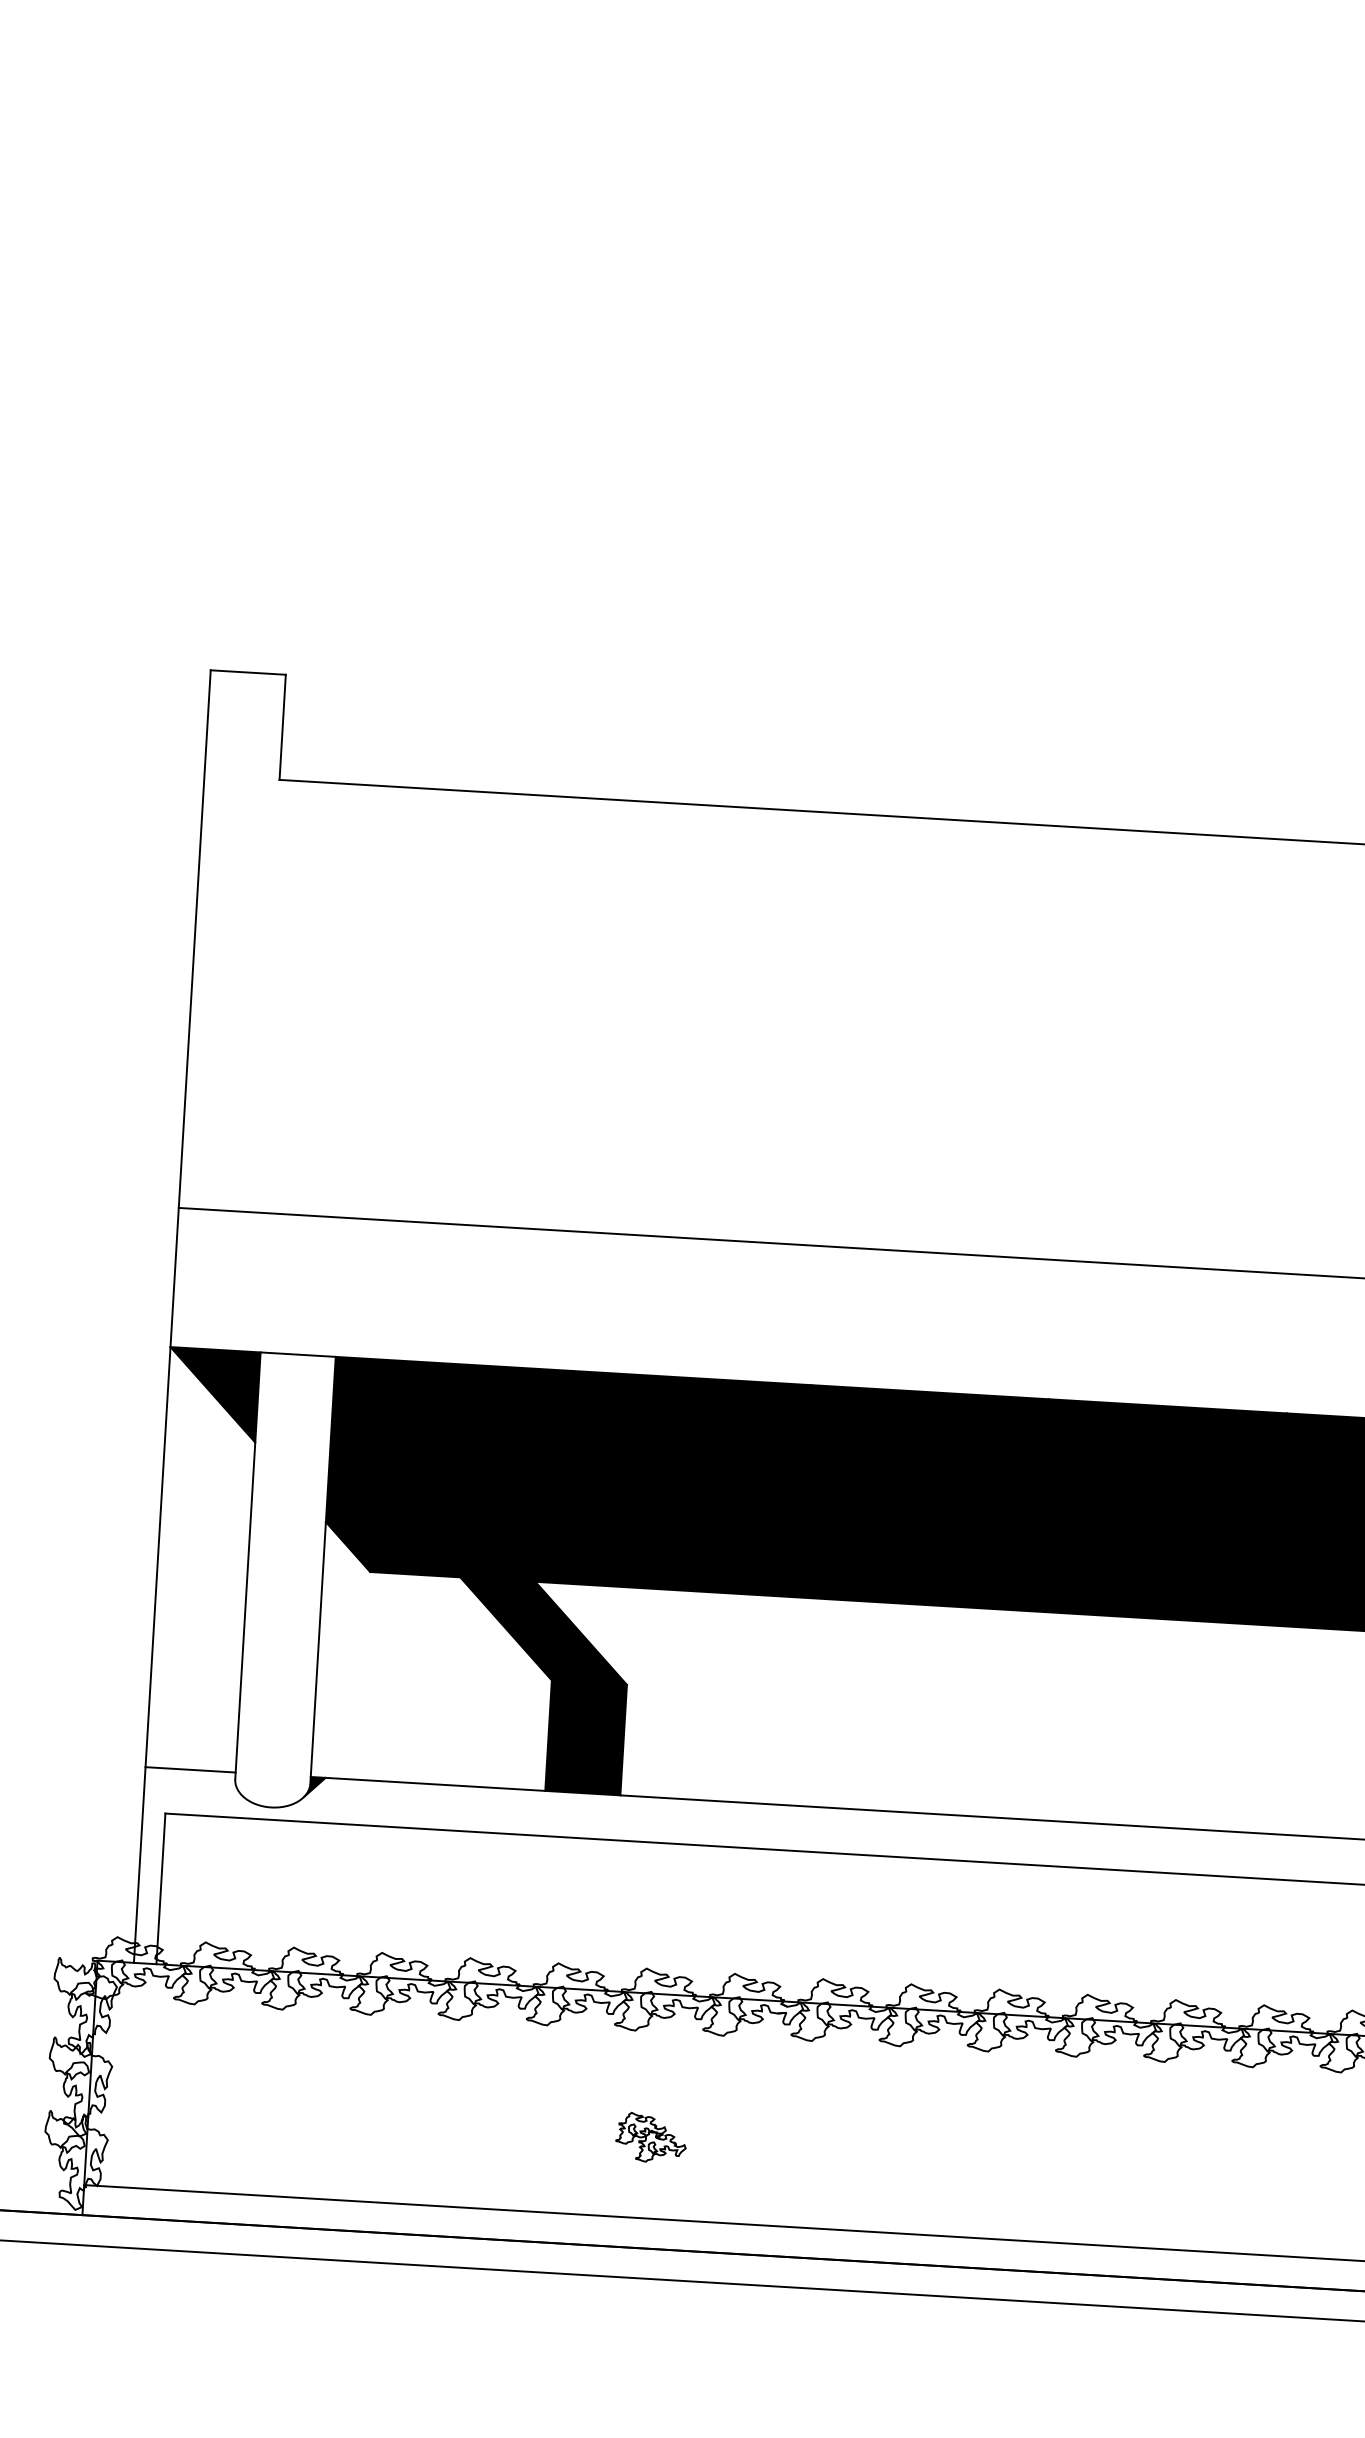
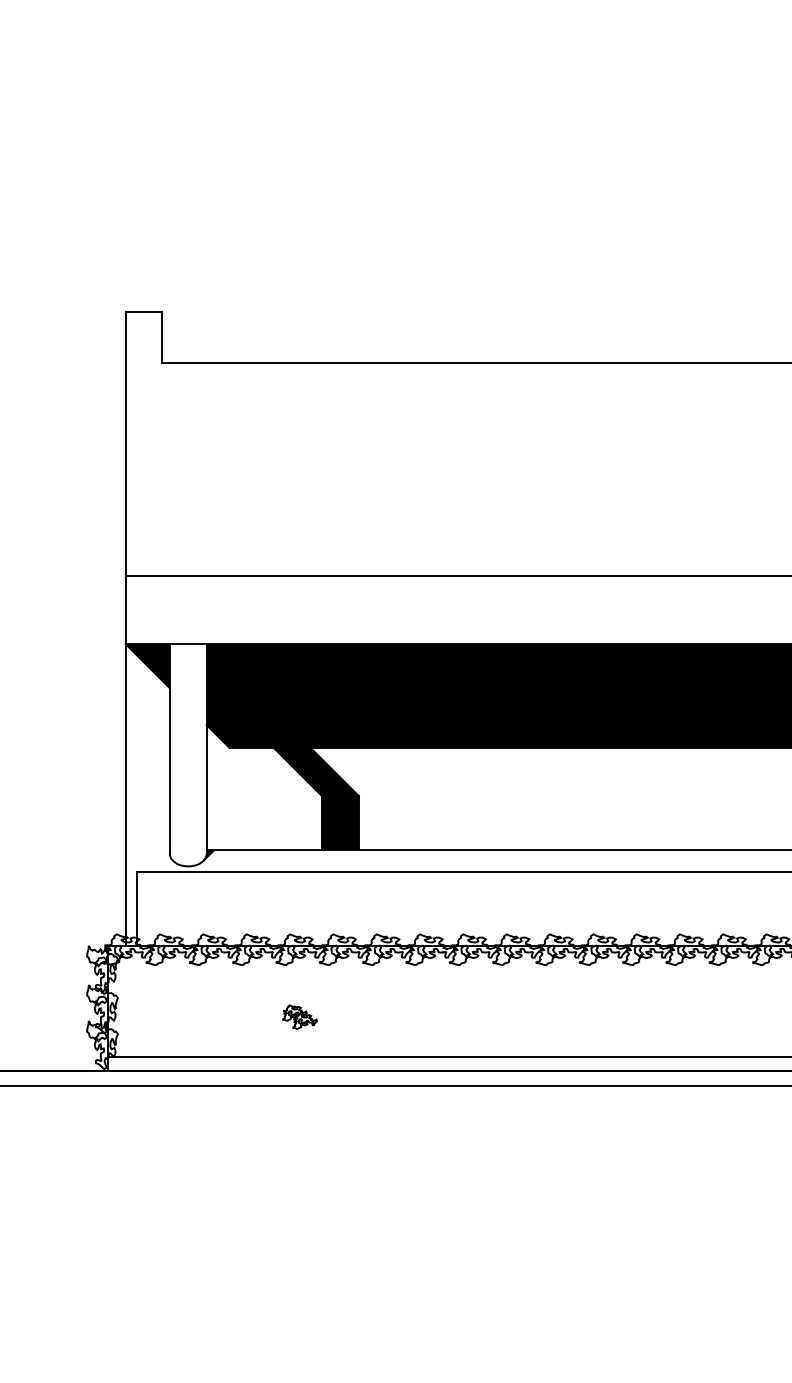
line: (190, 1770) -> (147, 850), removed
part: (650, 2136) -> (299, 1016), moved

